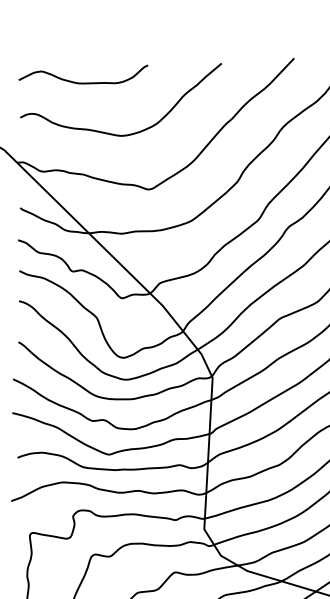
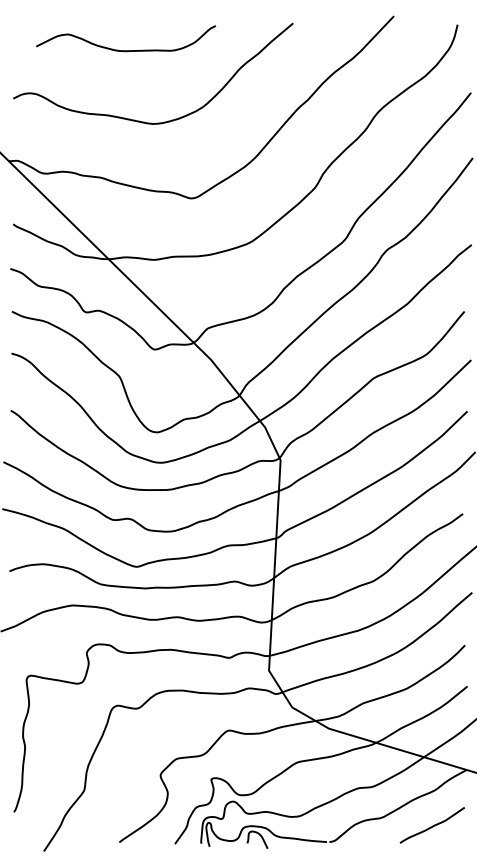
curve: (83, 83) -> (126, 50), moved

